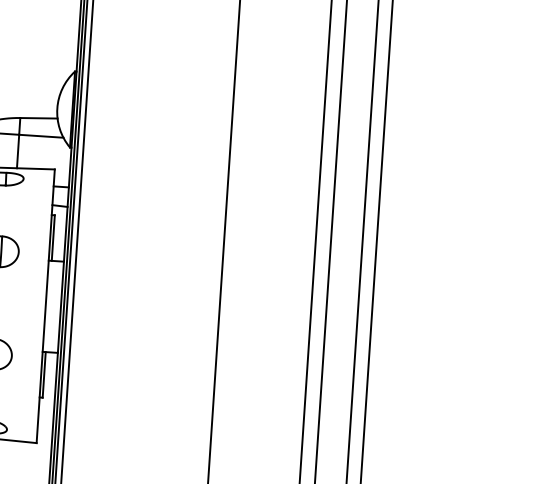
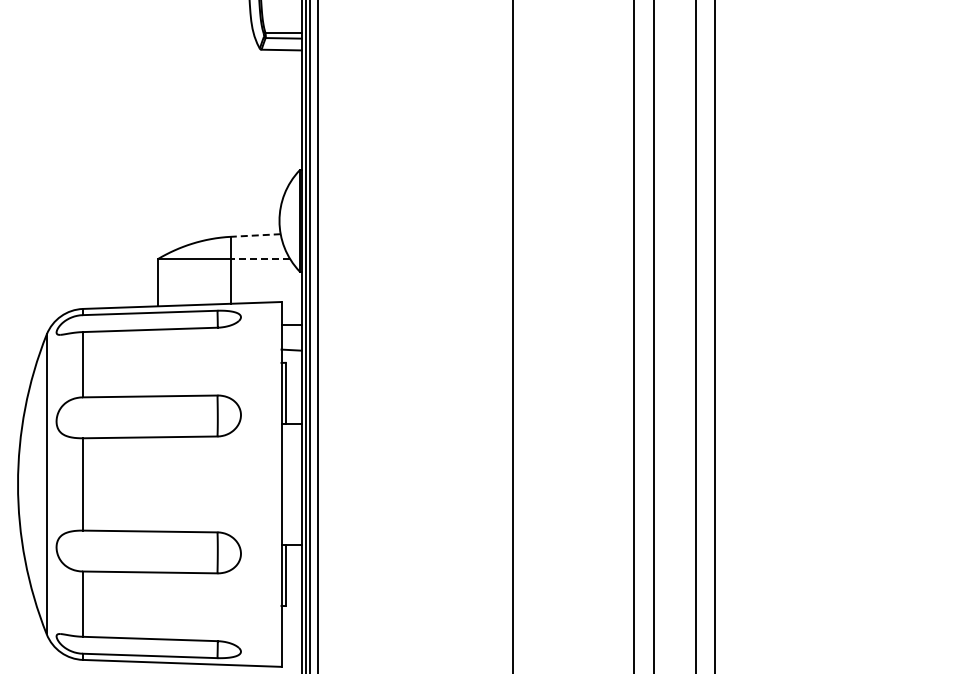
line: (38, 118) -> (255, 235), solid -> dashed
line: (41, 136) -> (260, 259), solid -> dashed

